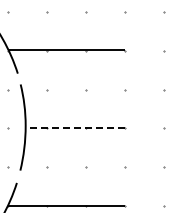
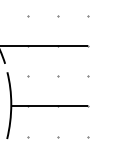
line: (75, 128) -> (49, 106), dashed -> solid

